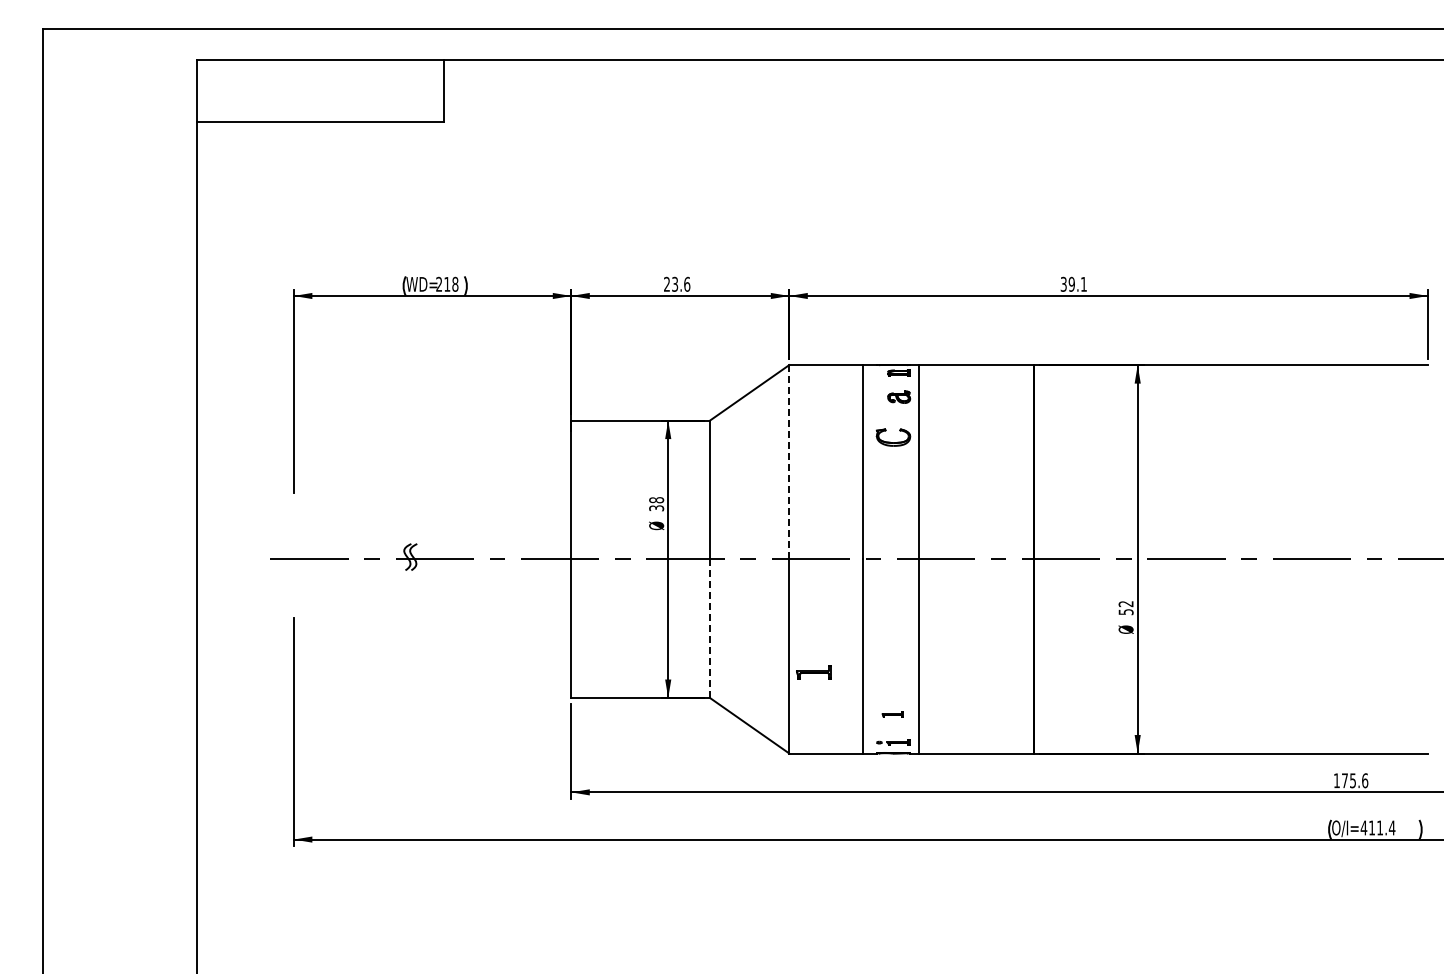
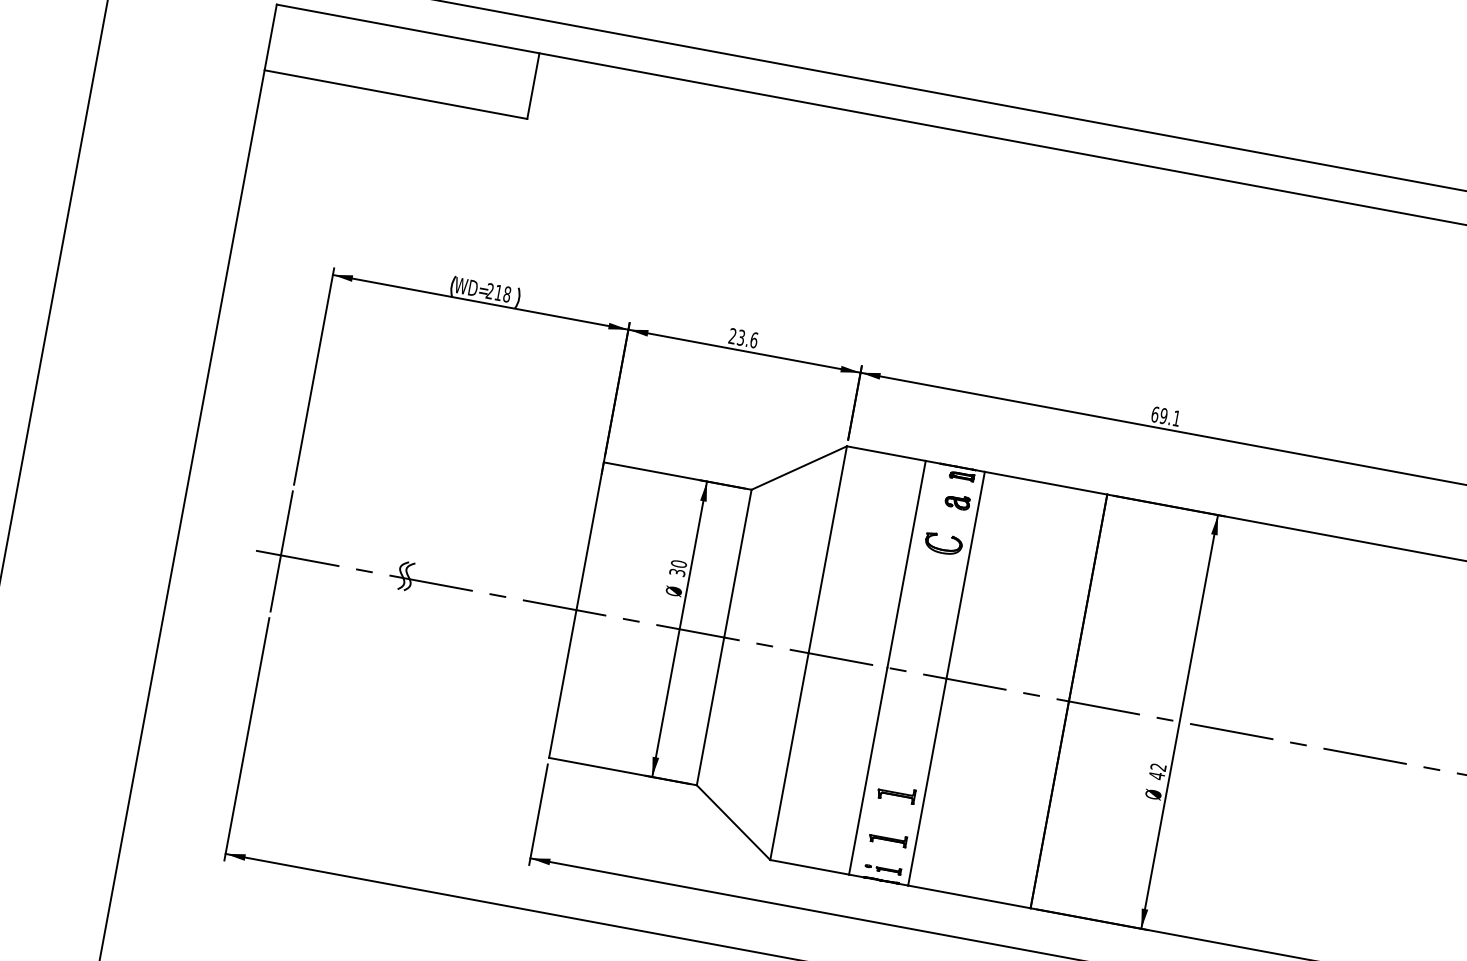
text: (1063, 283) -> (1155, 413), 39.1 -> 69.1
line: (789, 461) -> (828, 549), dashed -> solid
text: (656, 500) -> (678, 564), 38 -> 30
line: (293, 555) -> (281, 551), added
text: (1125, 611) -> (1156, 775), 52 -> 42
line: (710, 628) -> (711, 711), dashed -> solid
part: (813, 672) -> (896, 794), moved
part: (892, 714) -> (887, 838), size x1.67

